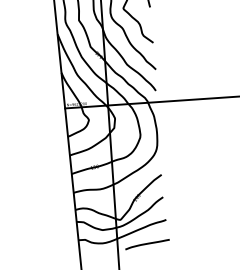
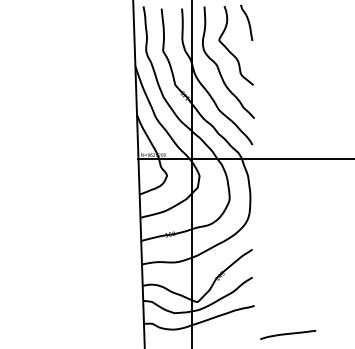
curve: (147, 244) -> (288, 334), moved

